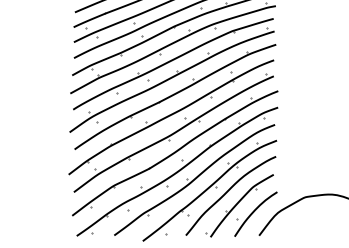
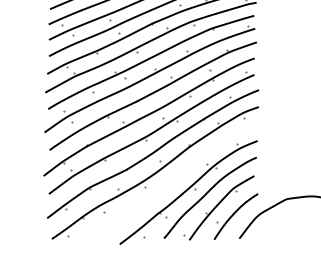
part: (194, 179) -> (172, 180), removed

